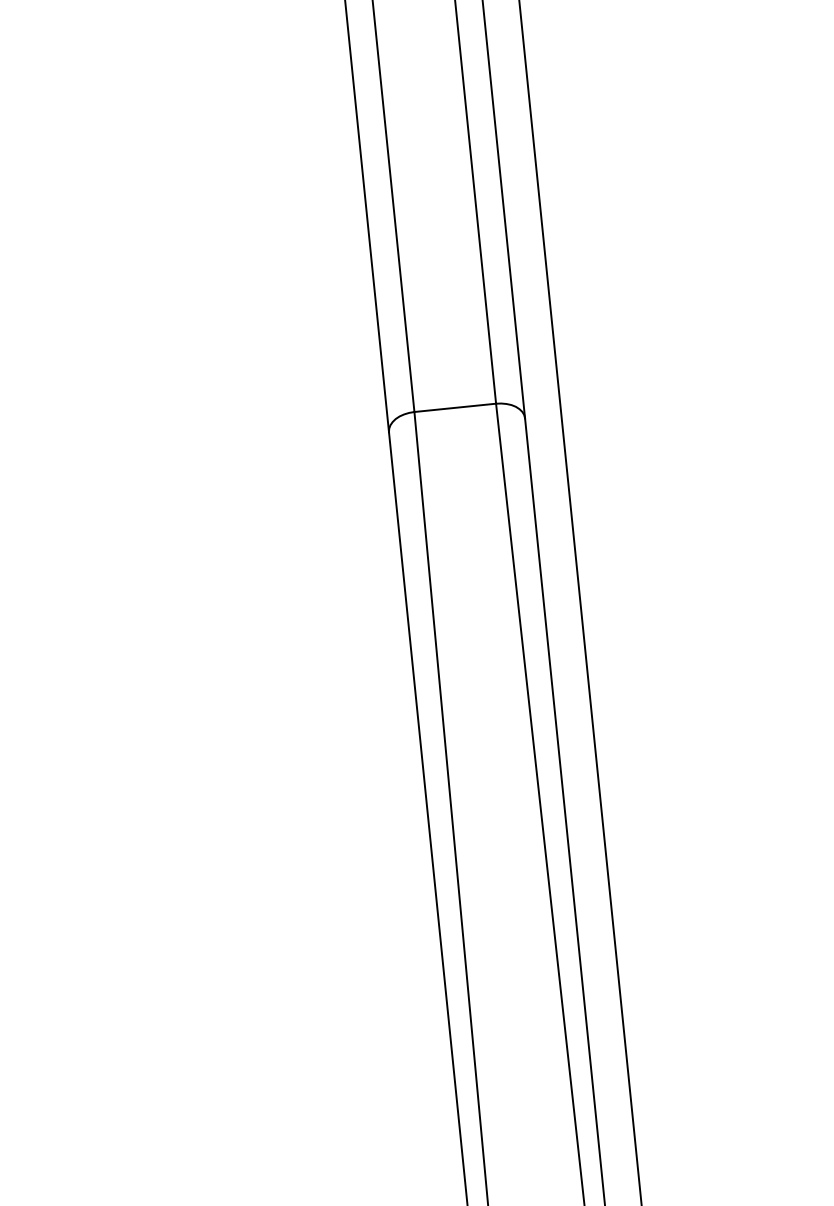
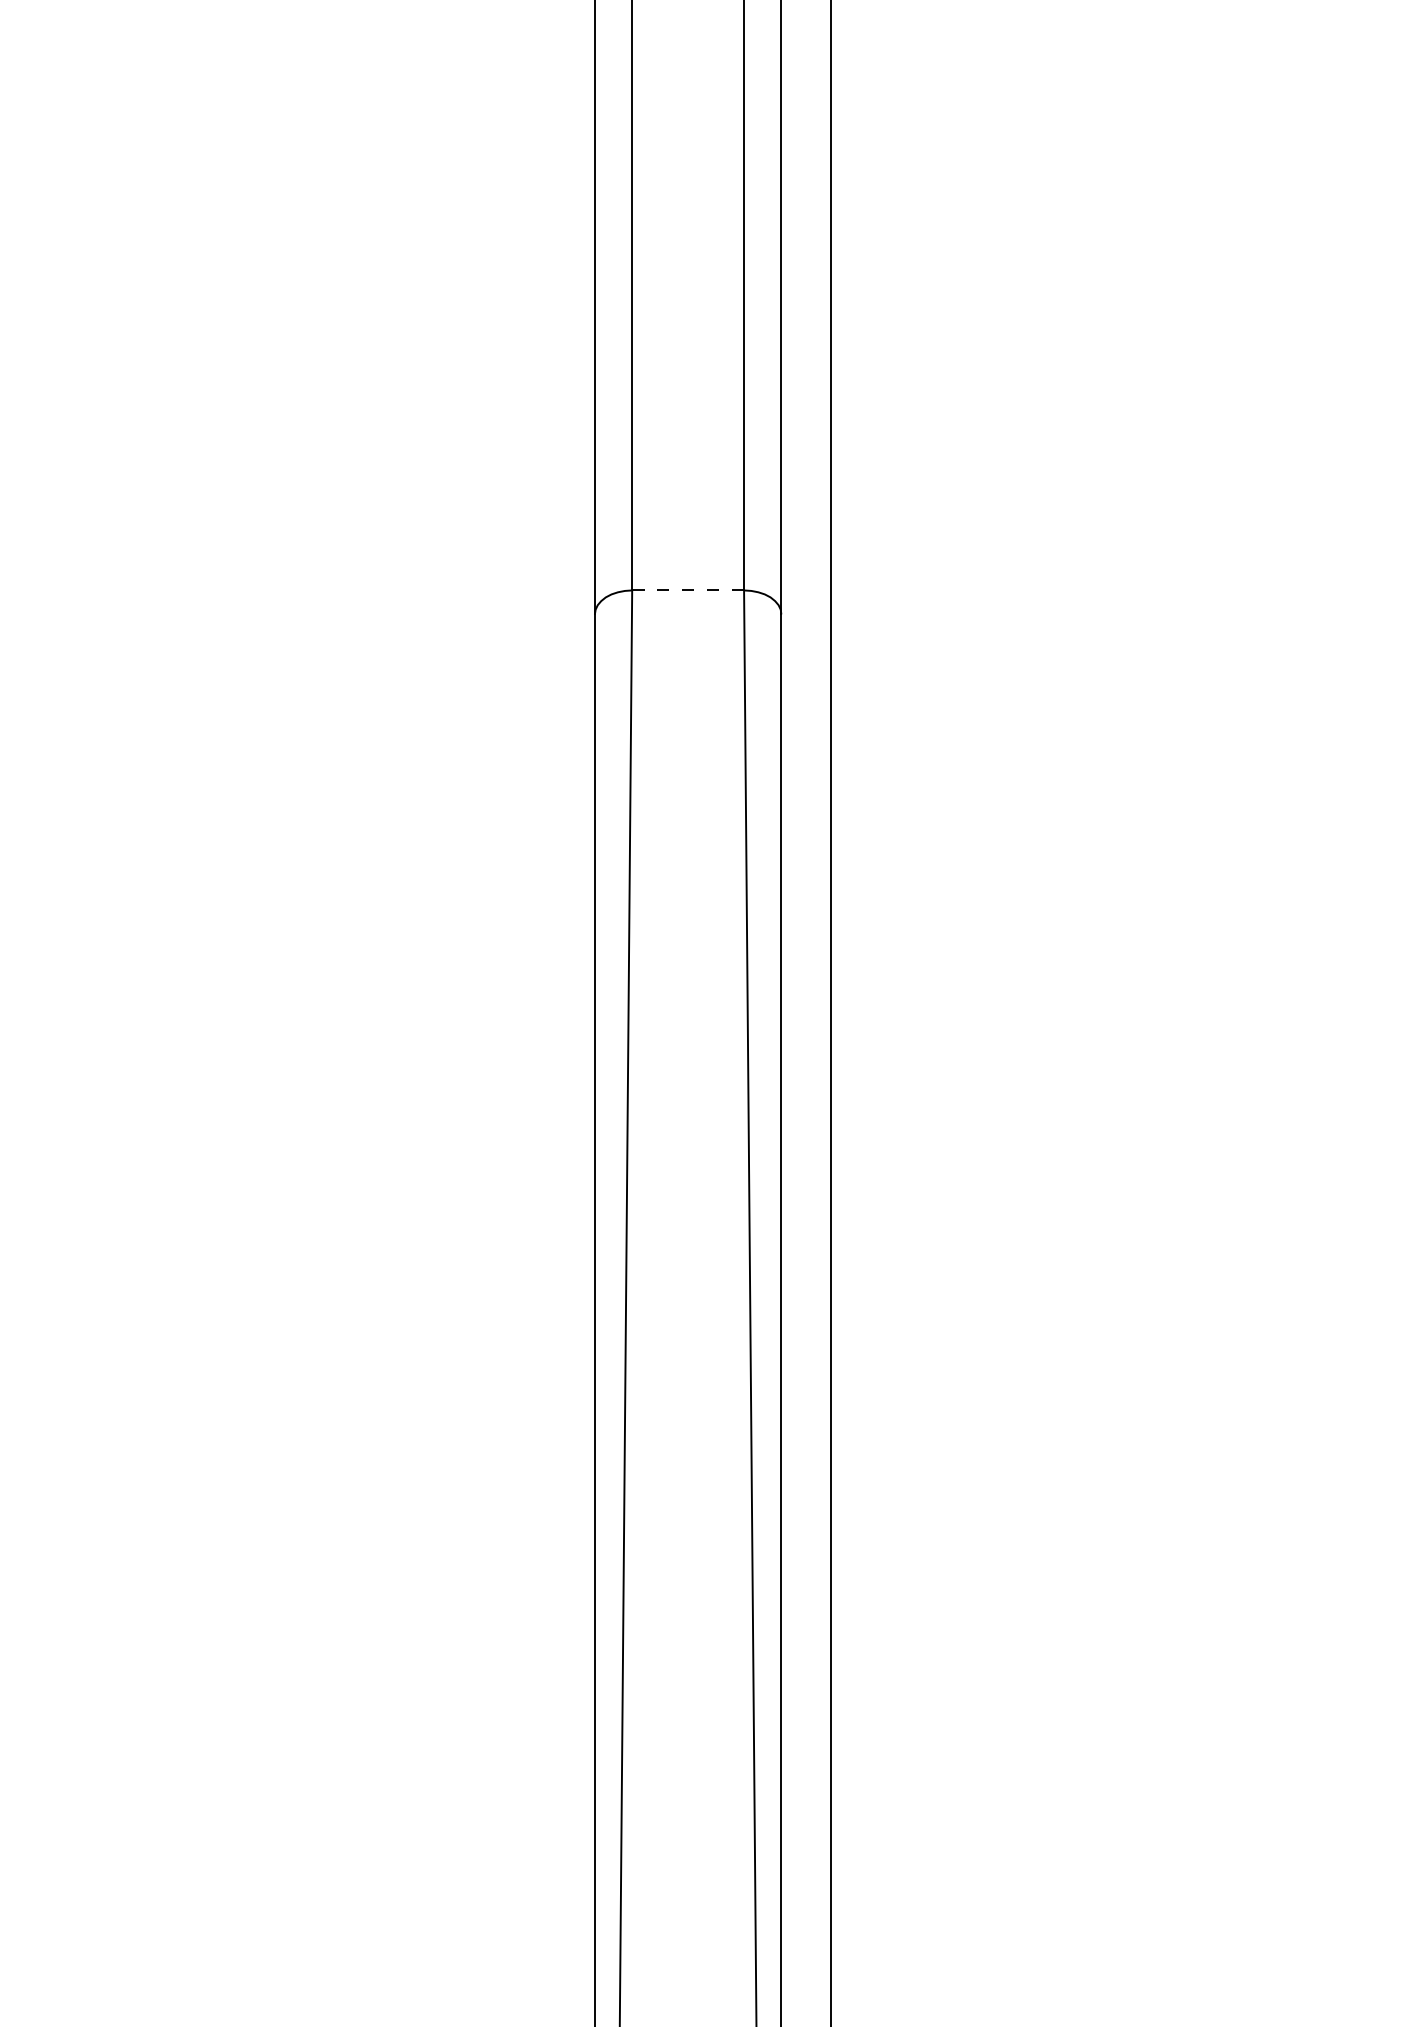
line: (455, 407) -> (688, 590), solid -> dashed

